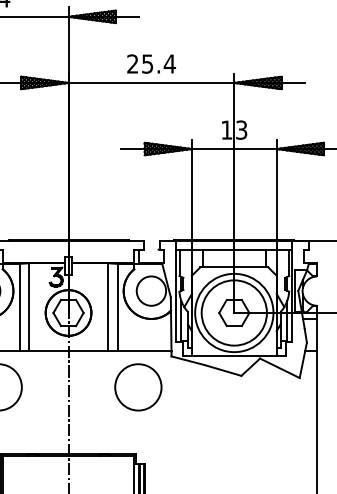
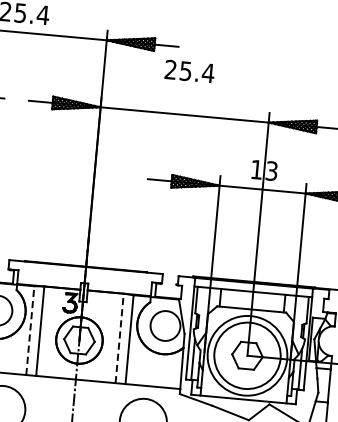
text: (151, 63) -> (189, 70), moved
line: (107, 306) -> (119, 337), solid -> dashed
line: (19, 307) -> (30, 330), solid -> dashed

